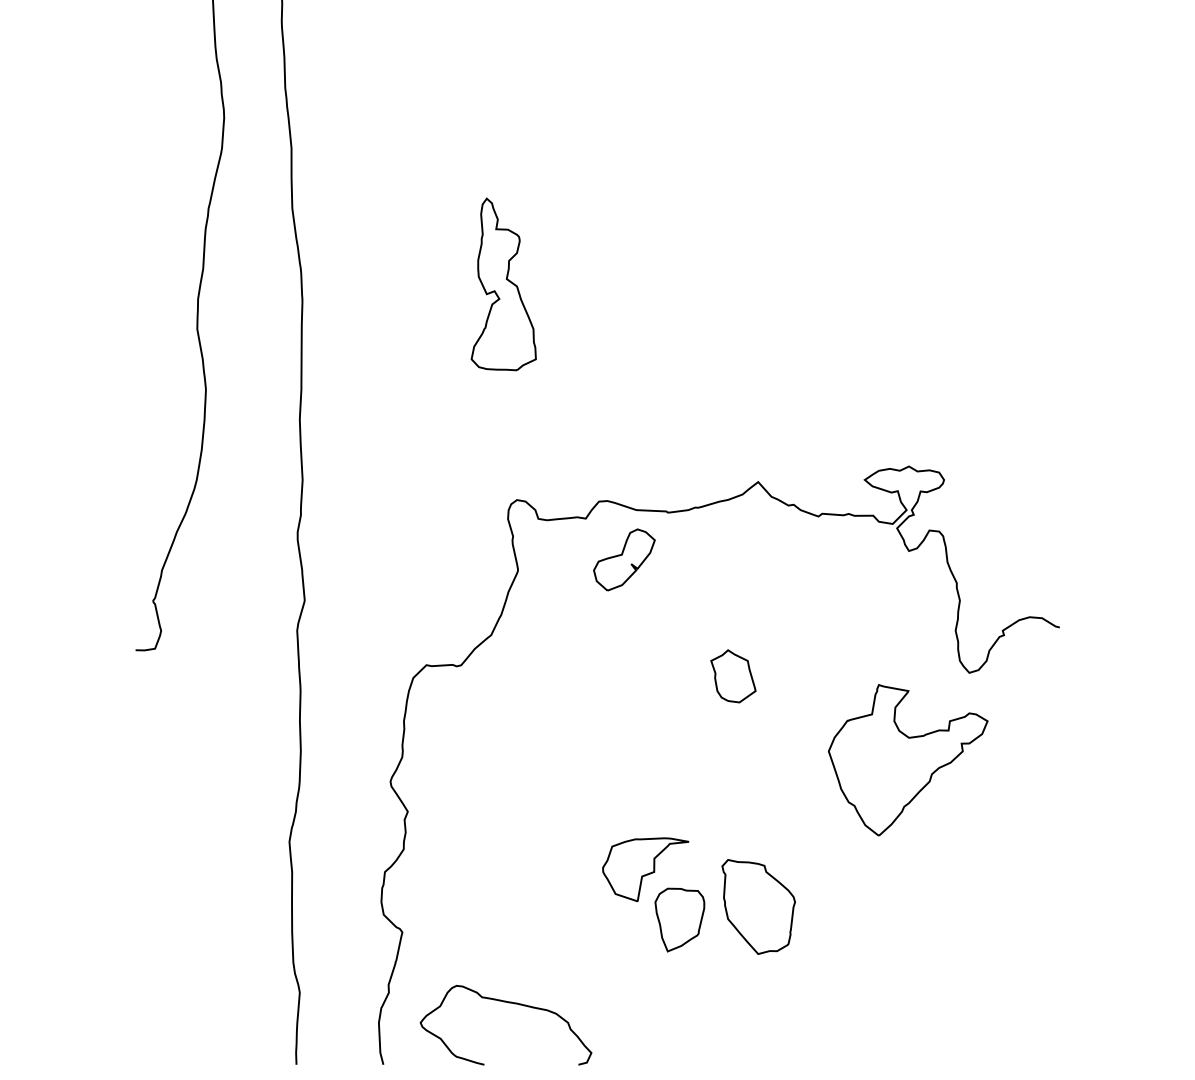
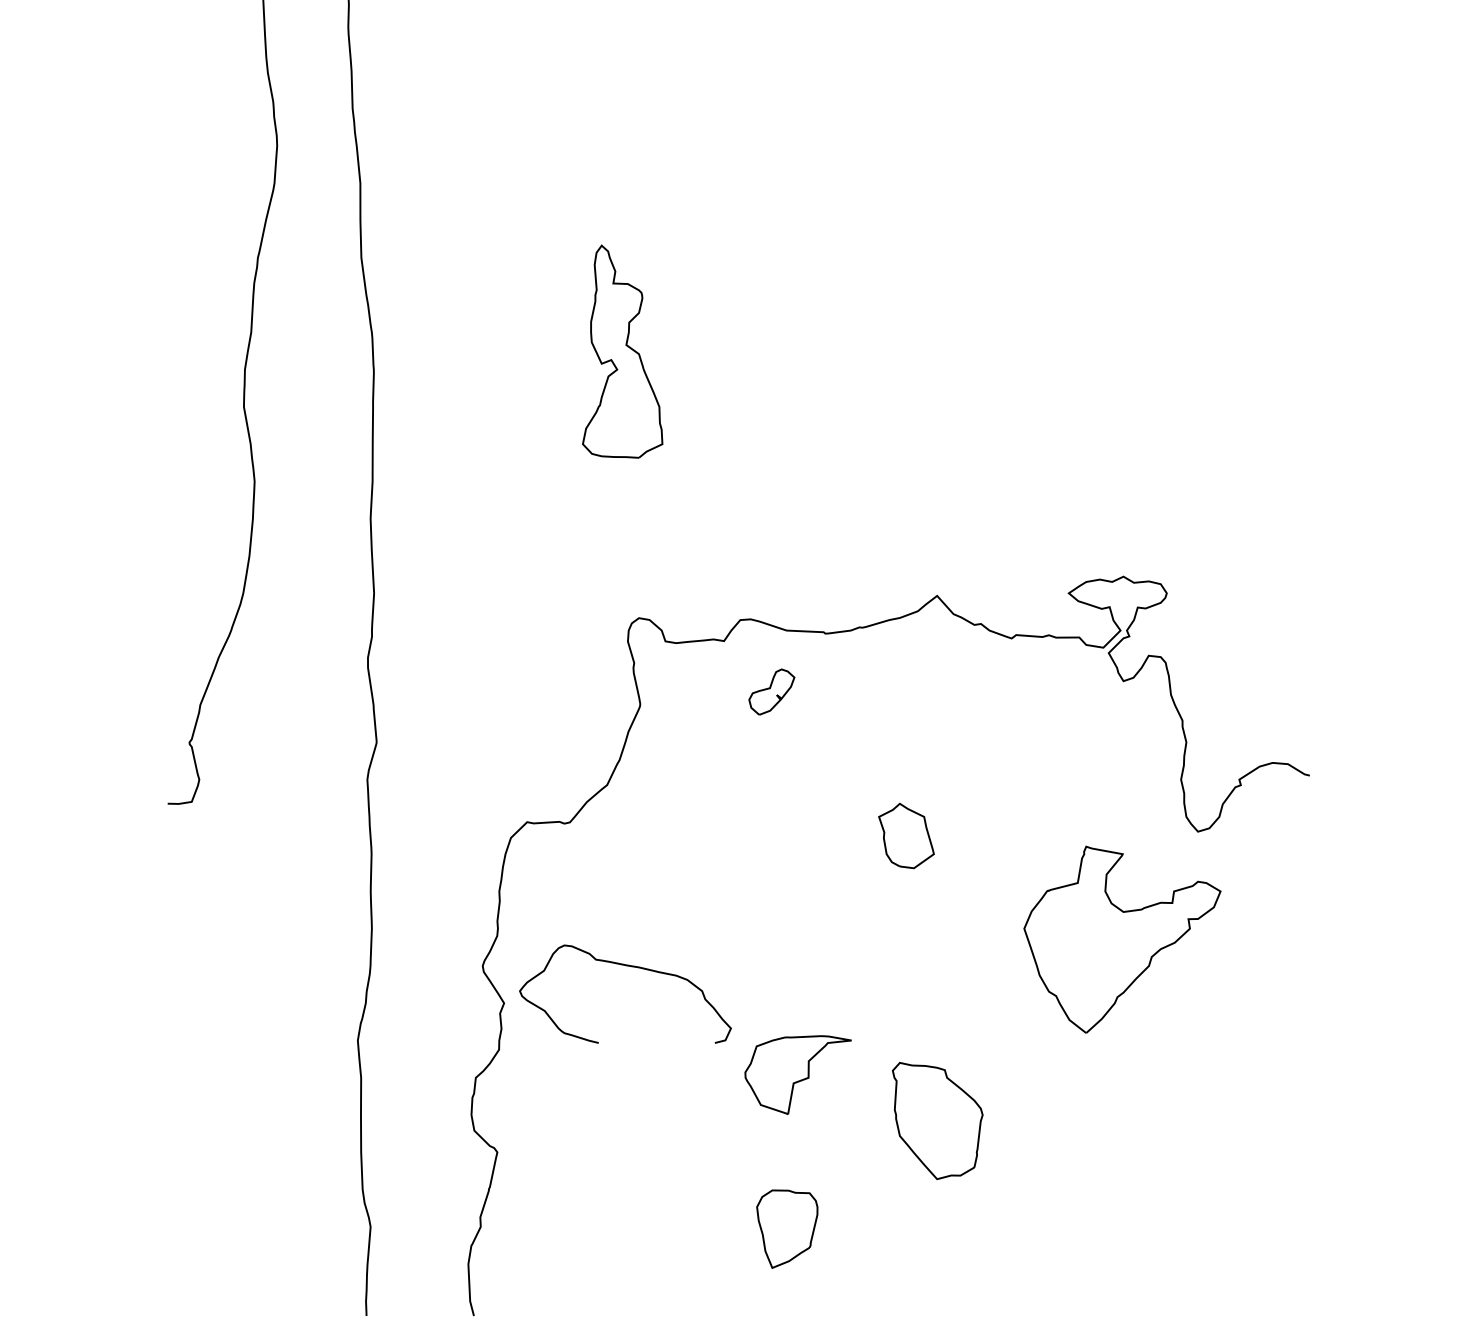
part: (624, 559) -> (771, 691), size x0.6
part: (680, 919) -> (787, 1228), moved
curve: (510, 1003) -> (631, 967), moved

